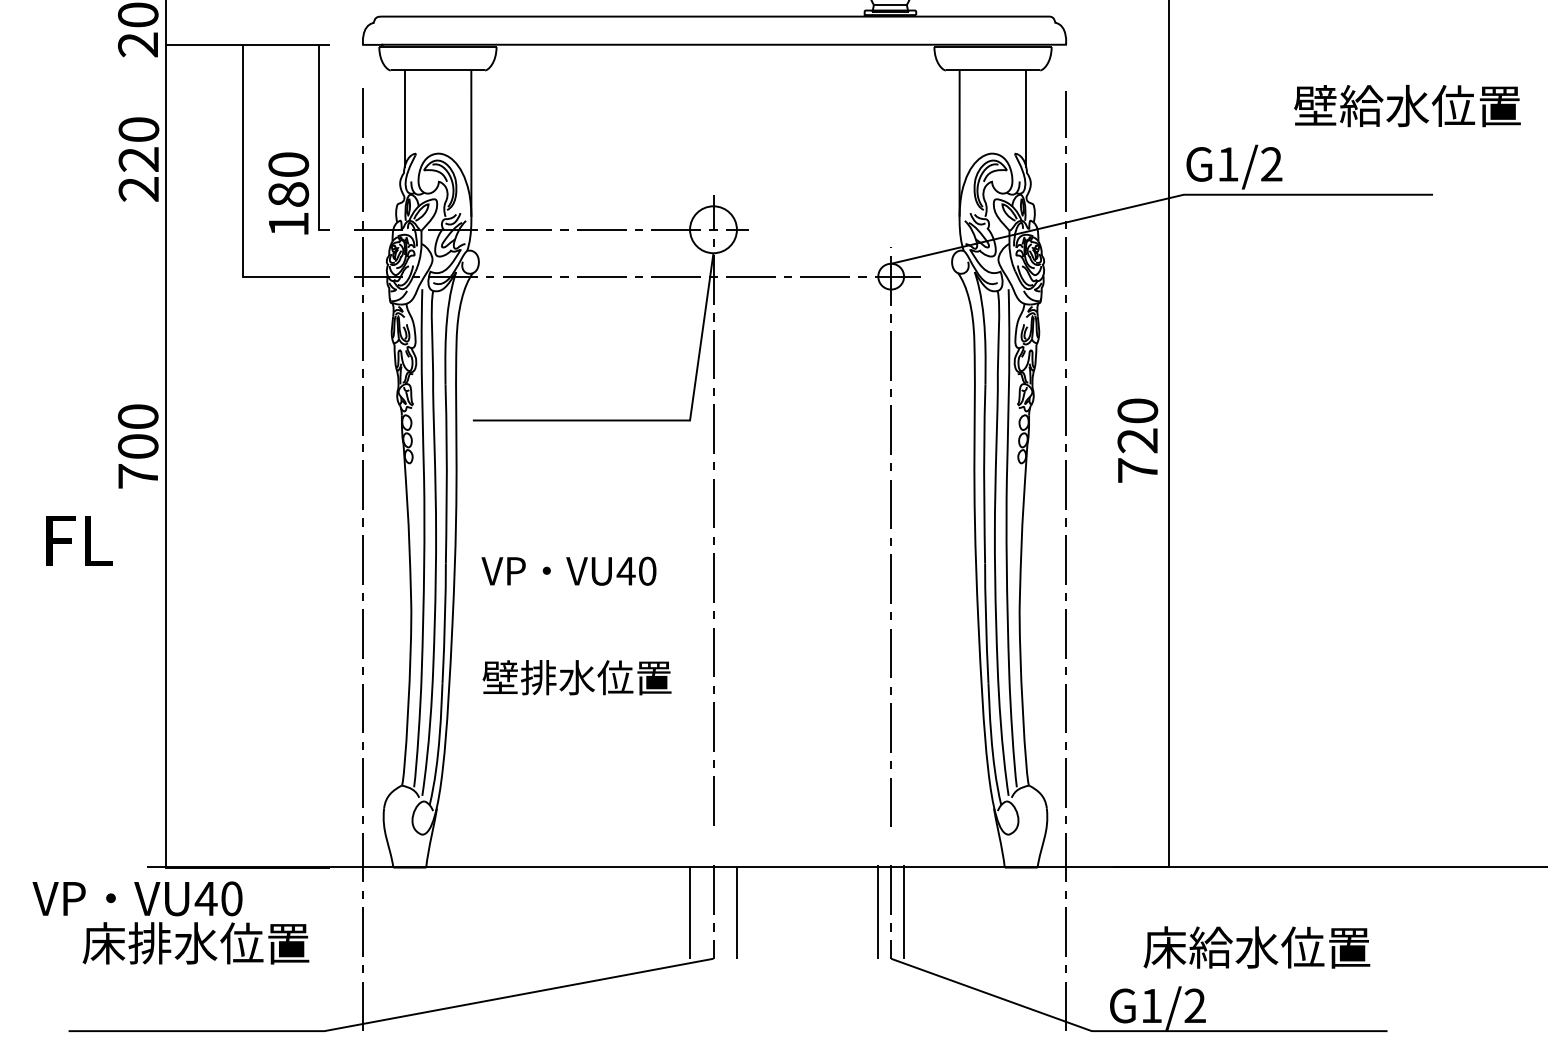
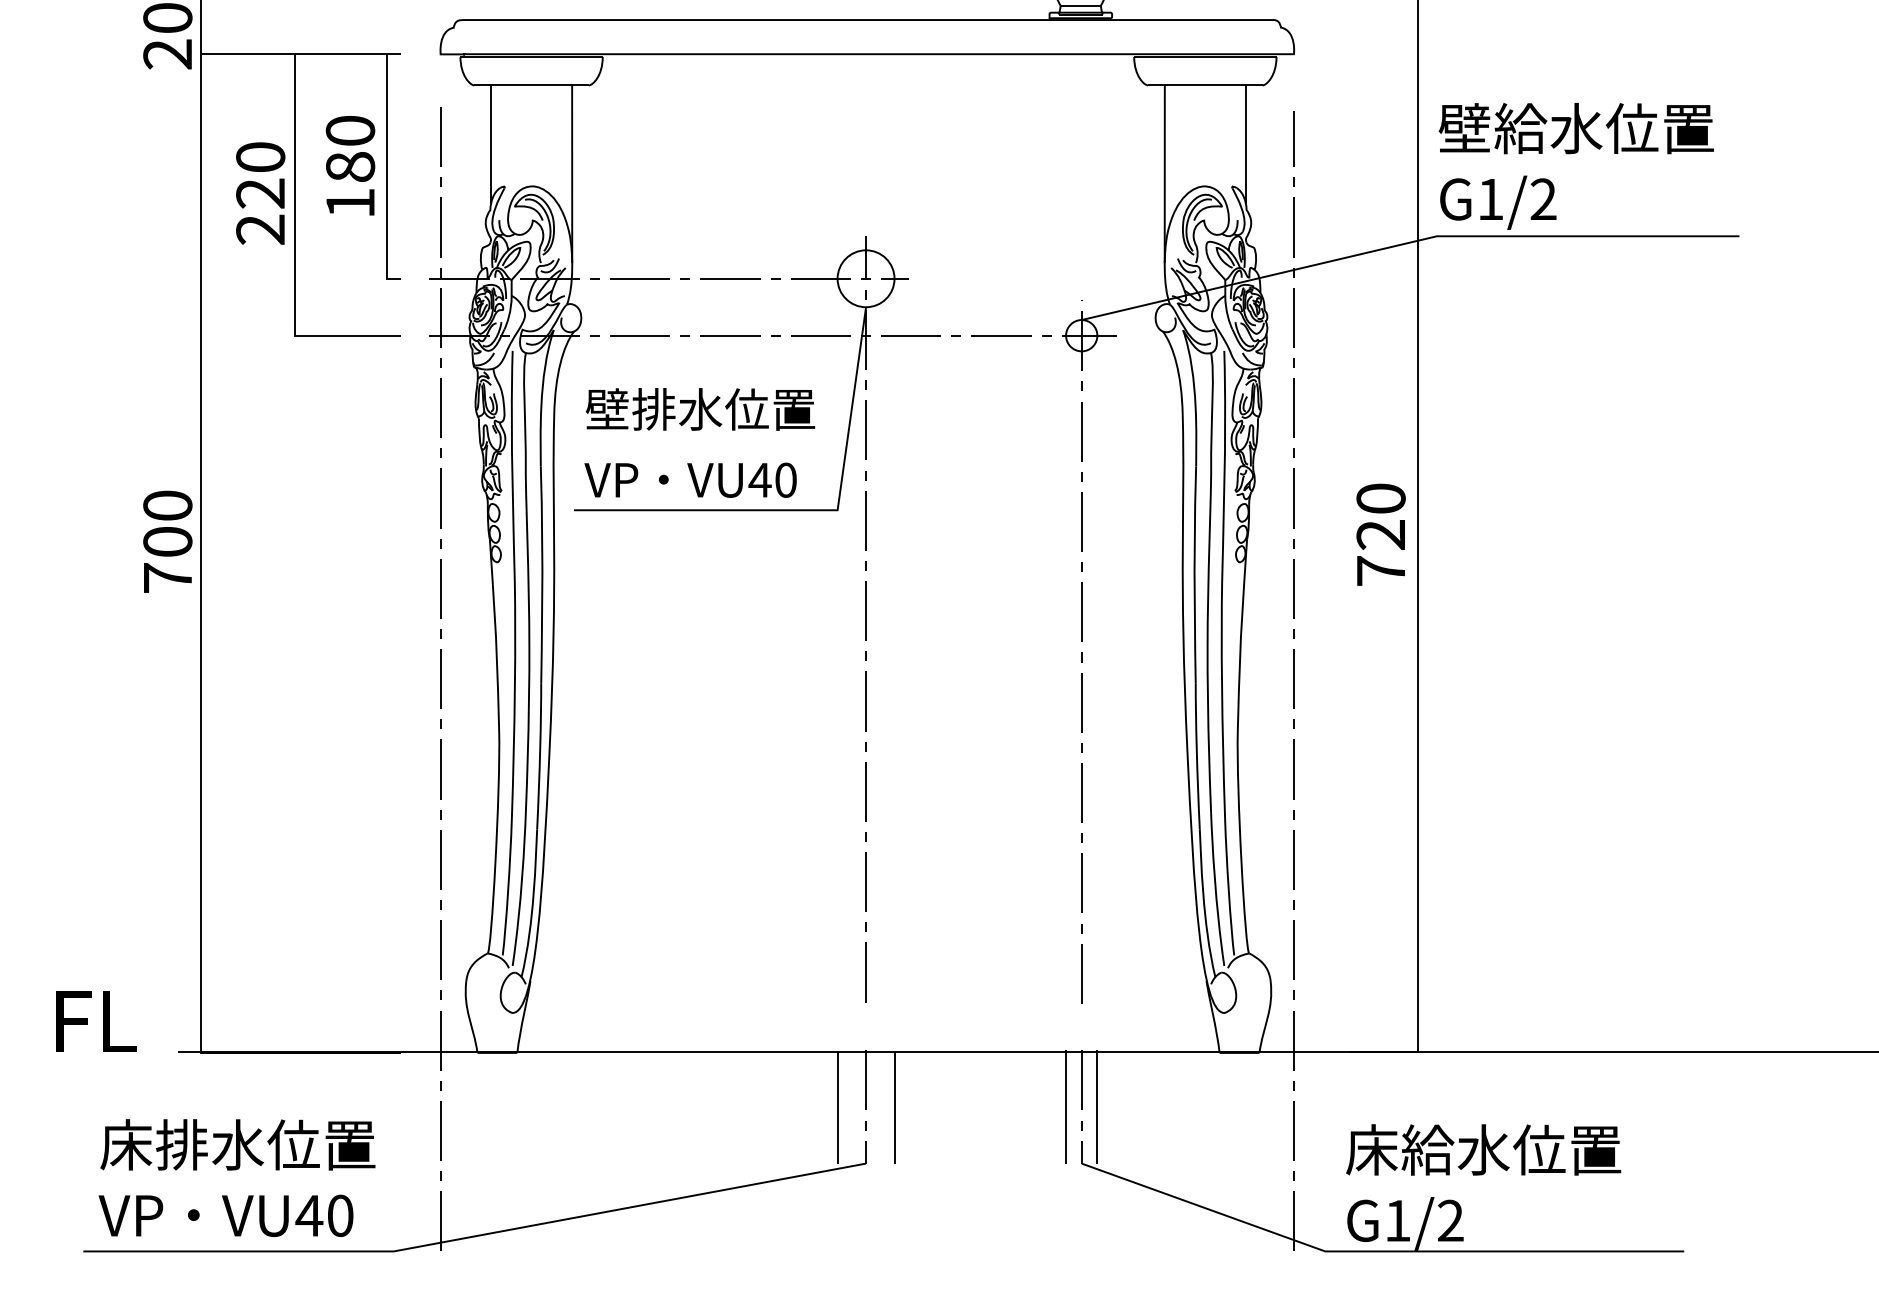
text: (1406, 105) -> (1575, 128), moved
text: (138, 159) -> (260, 193), moved
text: (288, 193) -> (350, 165), moved
text: (79, 540) -> (96, 1021), moved
text: (568, 570) -> (690, 479), moved
text: (577, 677) -> (700, 409), moved
text: (137, 898) -> (225, 1215), moved
text: (1256, 947) -> (1483, 1149), moved

